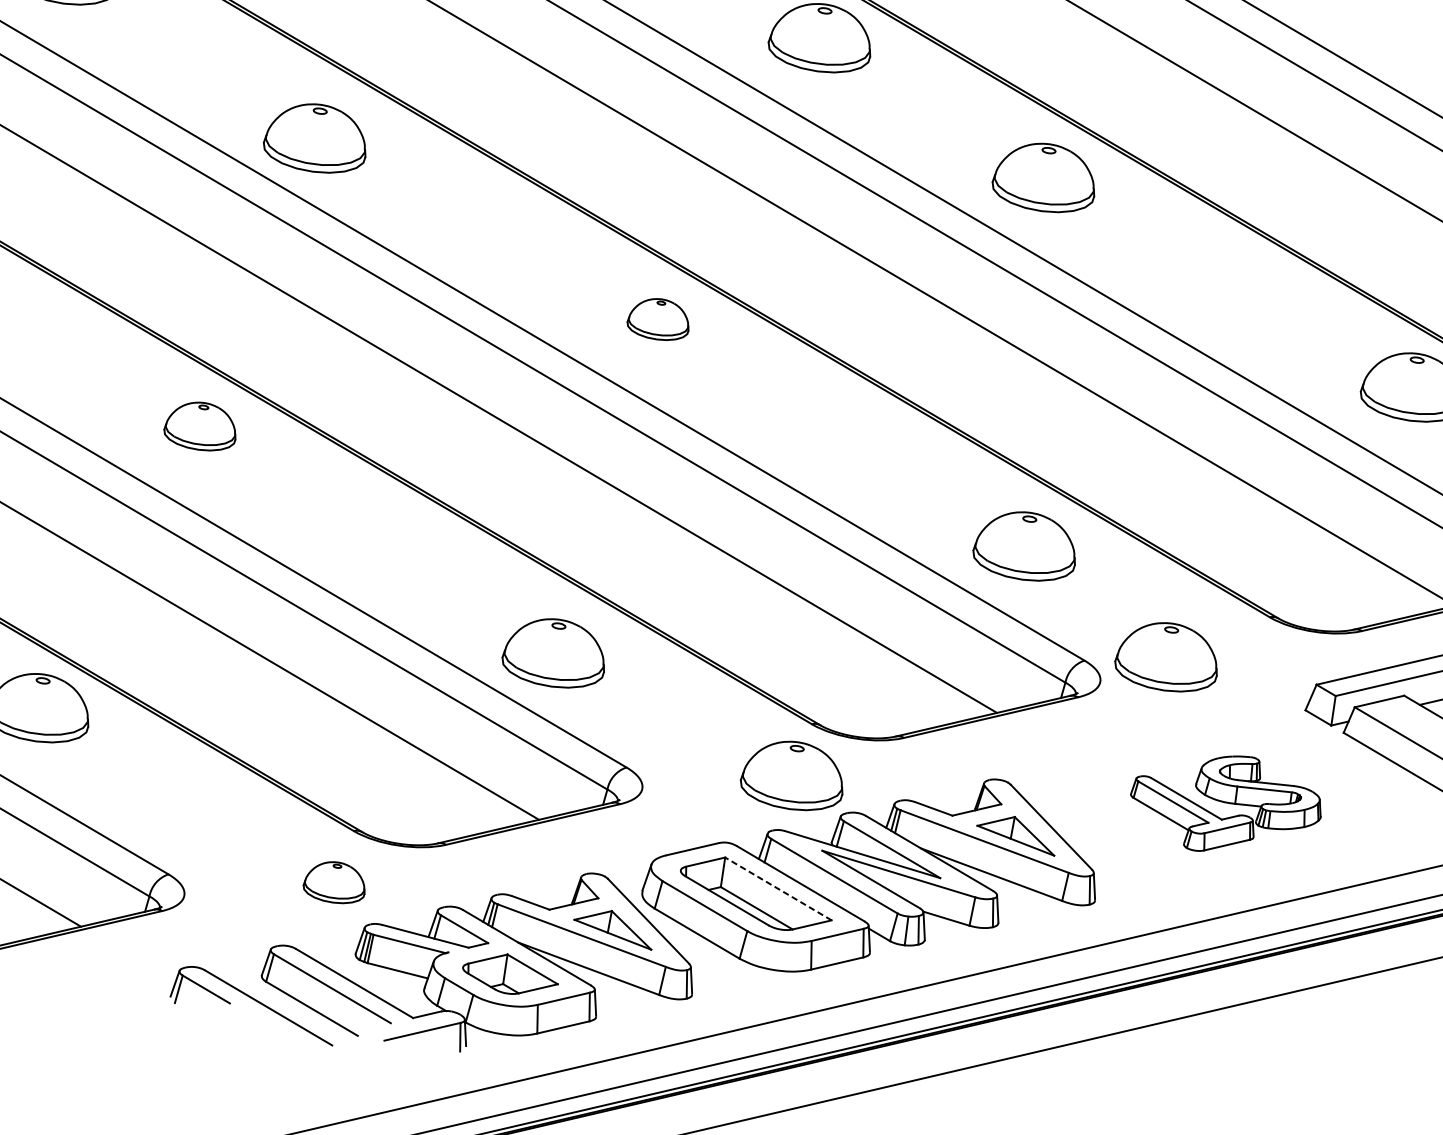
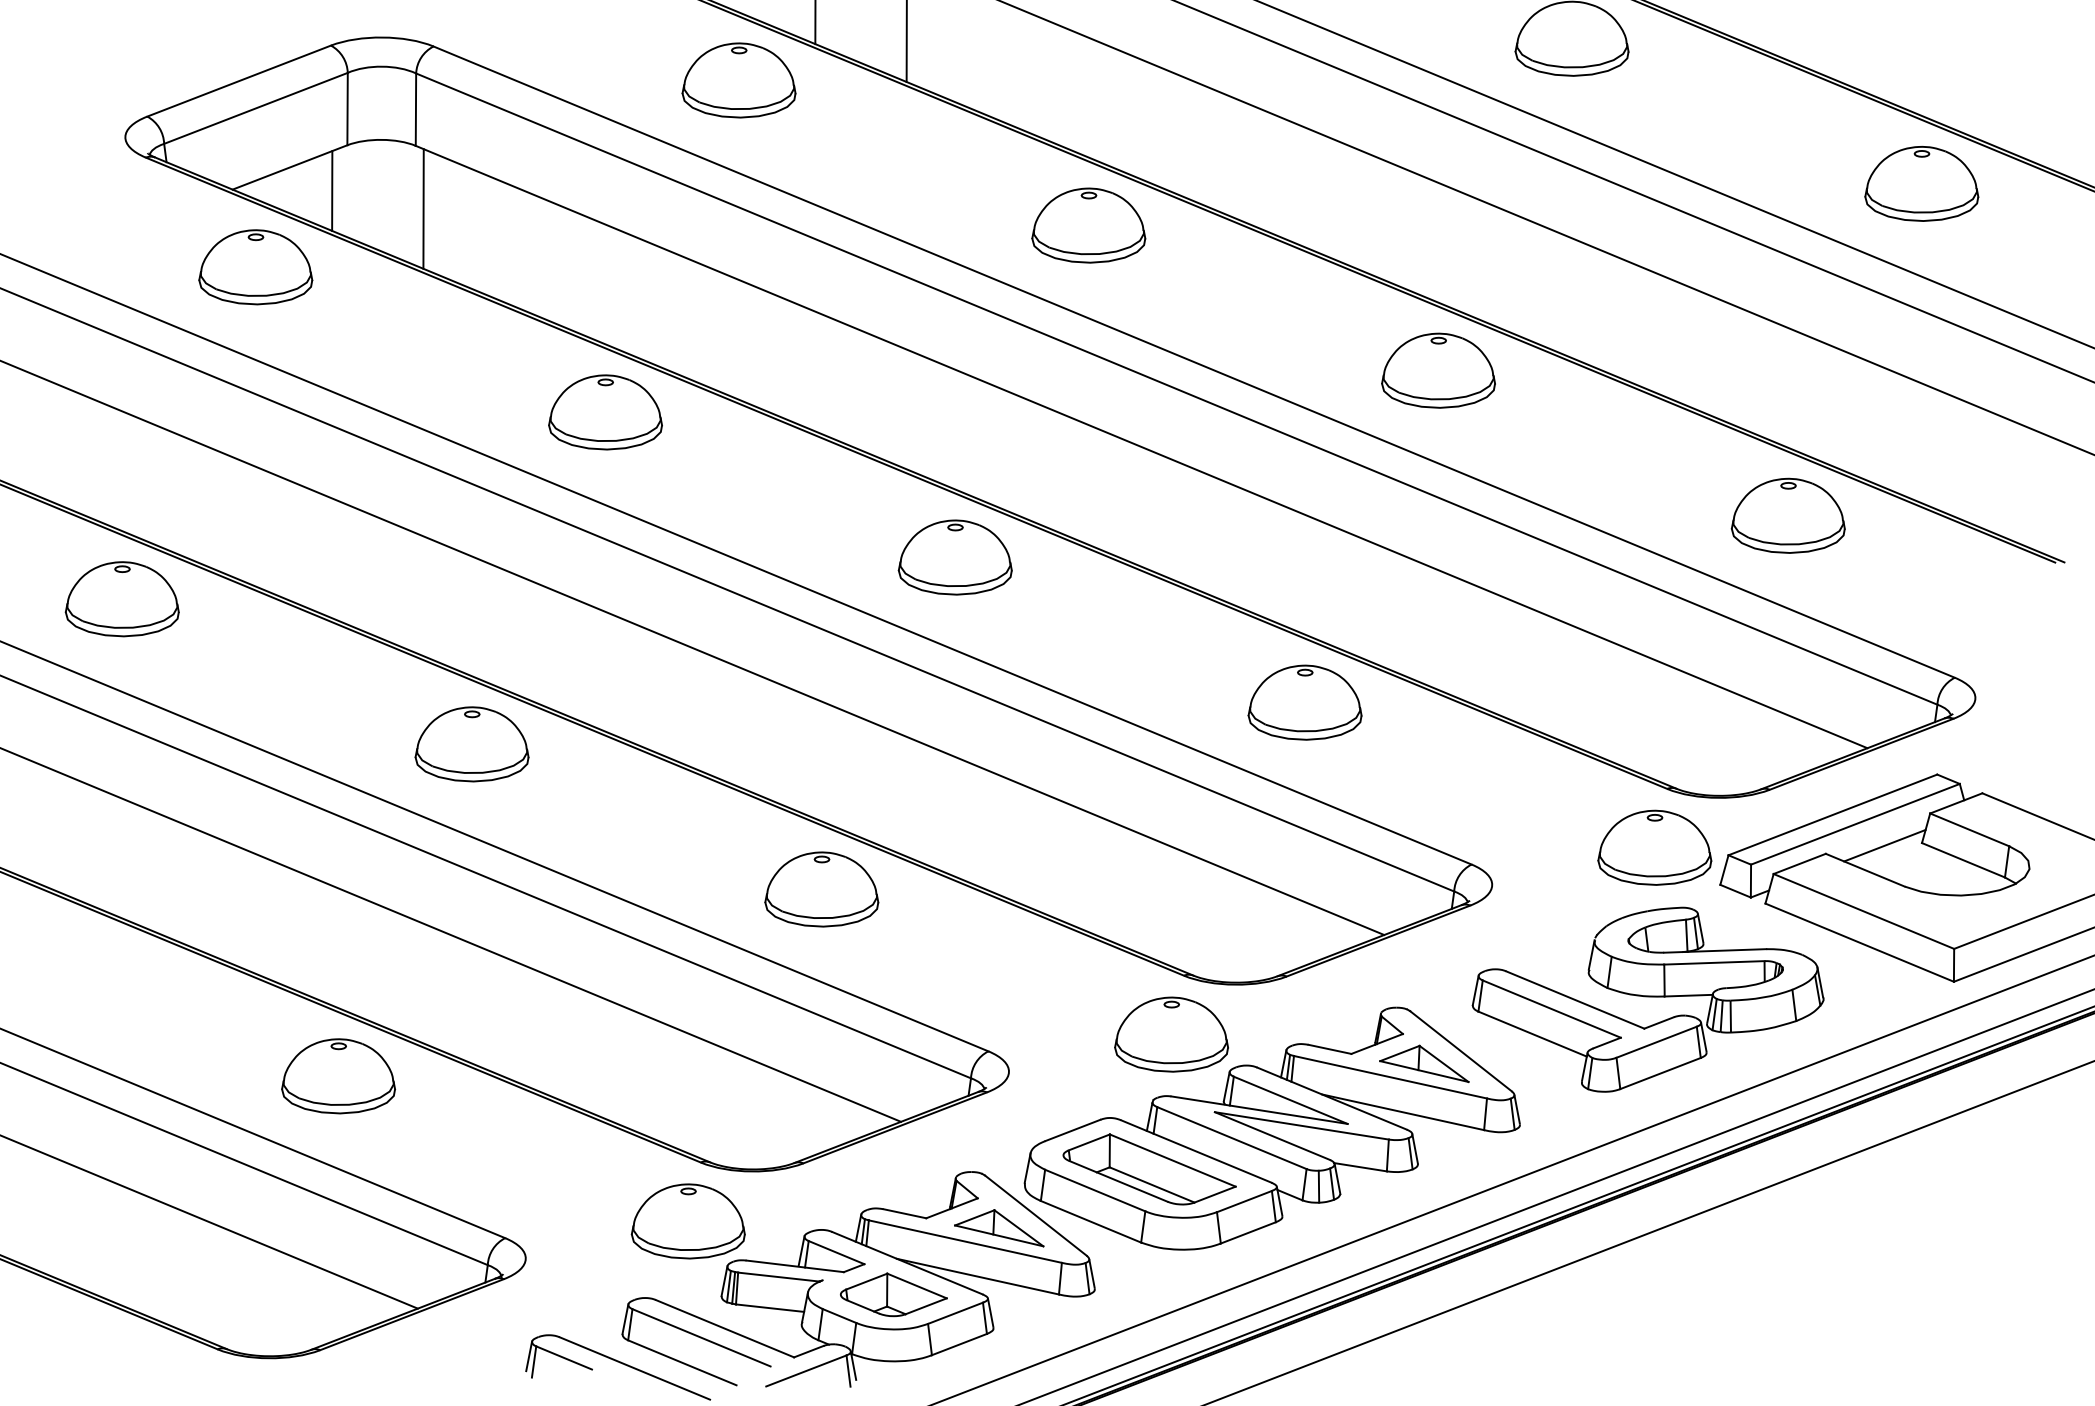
part: (316, 138) -> (605, 412), moved
part: (1045, 177) -> (1438, 370), moved
part: (658, 319) -> (954, 557), size x1.67
part: (200, 426) -> (471, 744), size x1.43
part: (1025, 545) -> (1304, 702), moved
part: (554, 653) -> (821, 889), moved
part: (1167, 656) -> (1654, 847), moved
part: (1225, 804) -> (1647, 999), size x1.67
part: (334, 882) -> (687, 1221), size x1.67
line: (778, 888) -> (1172, 1160), dashed -> solid

